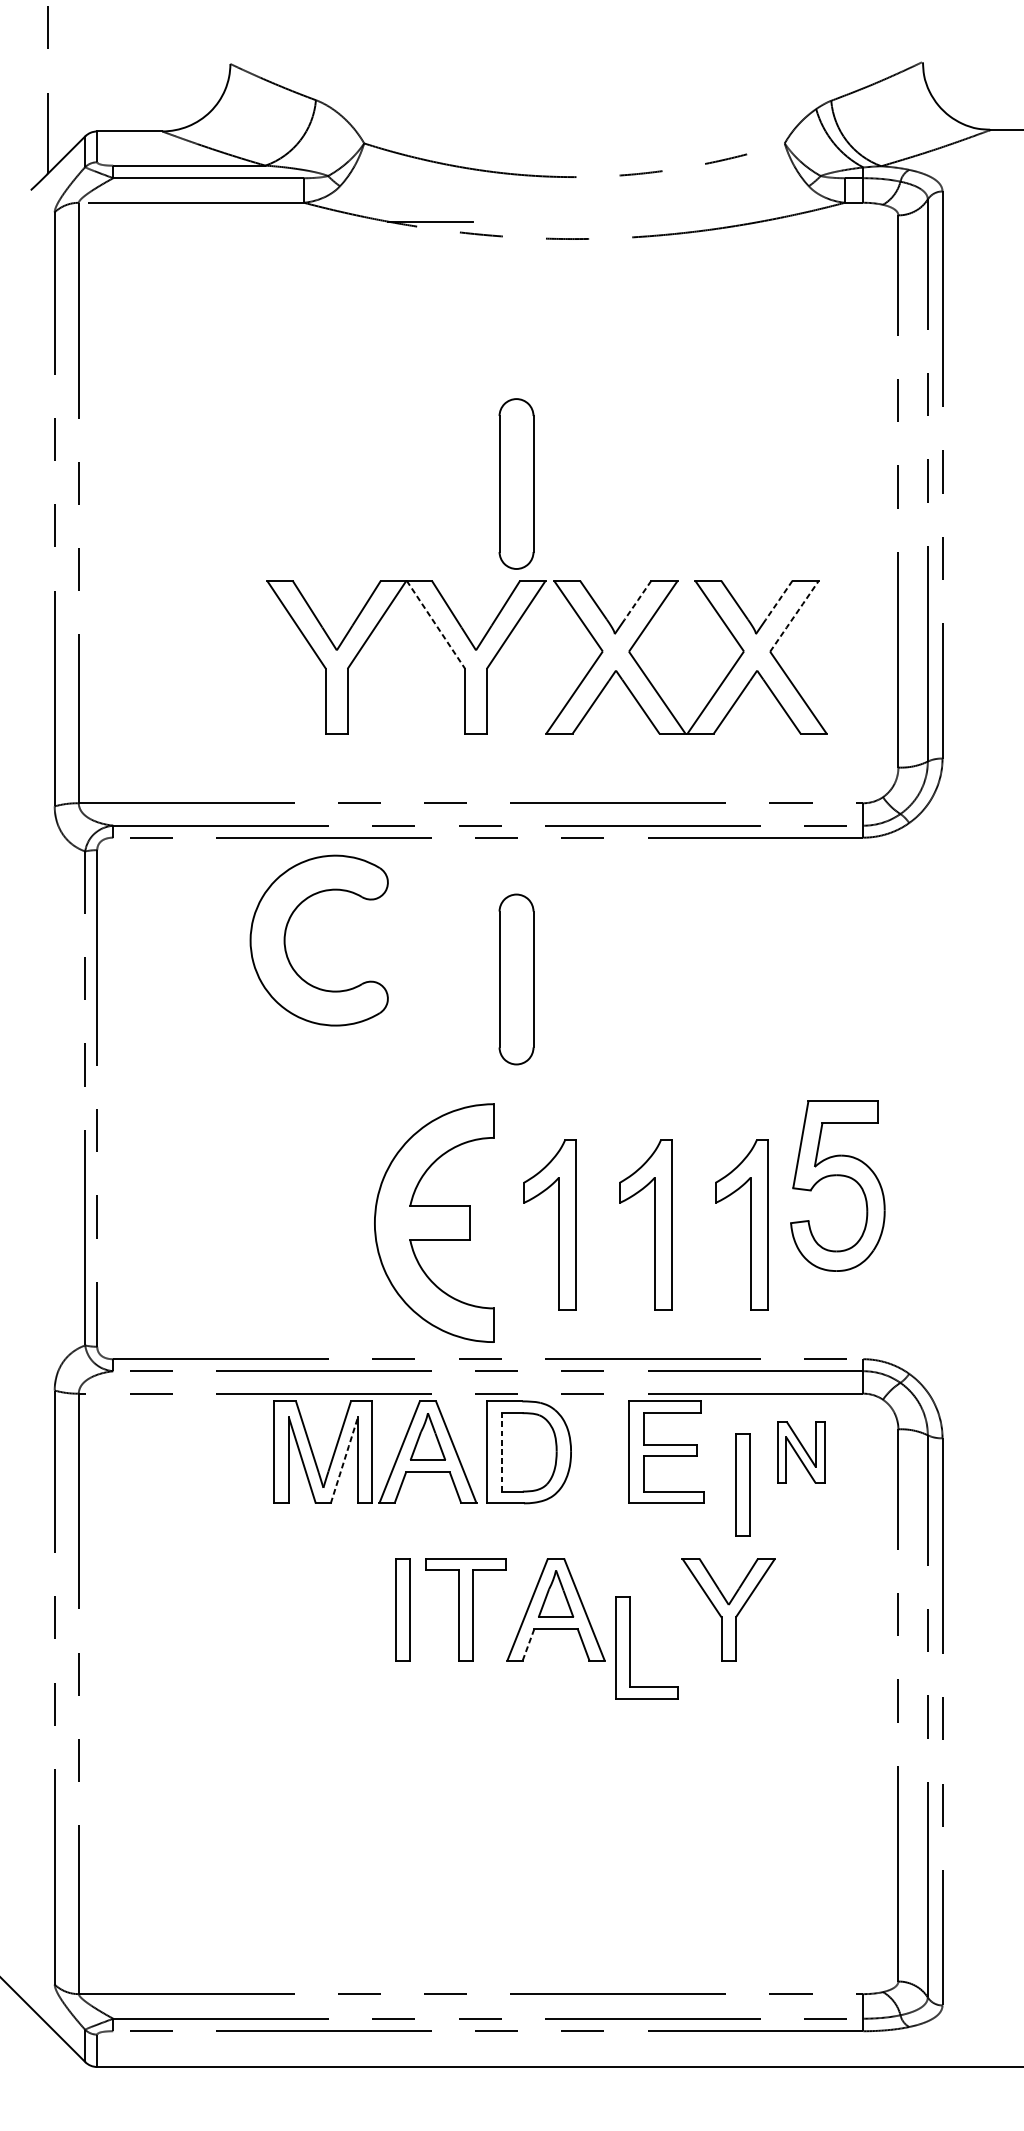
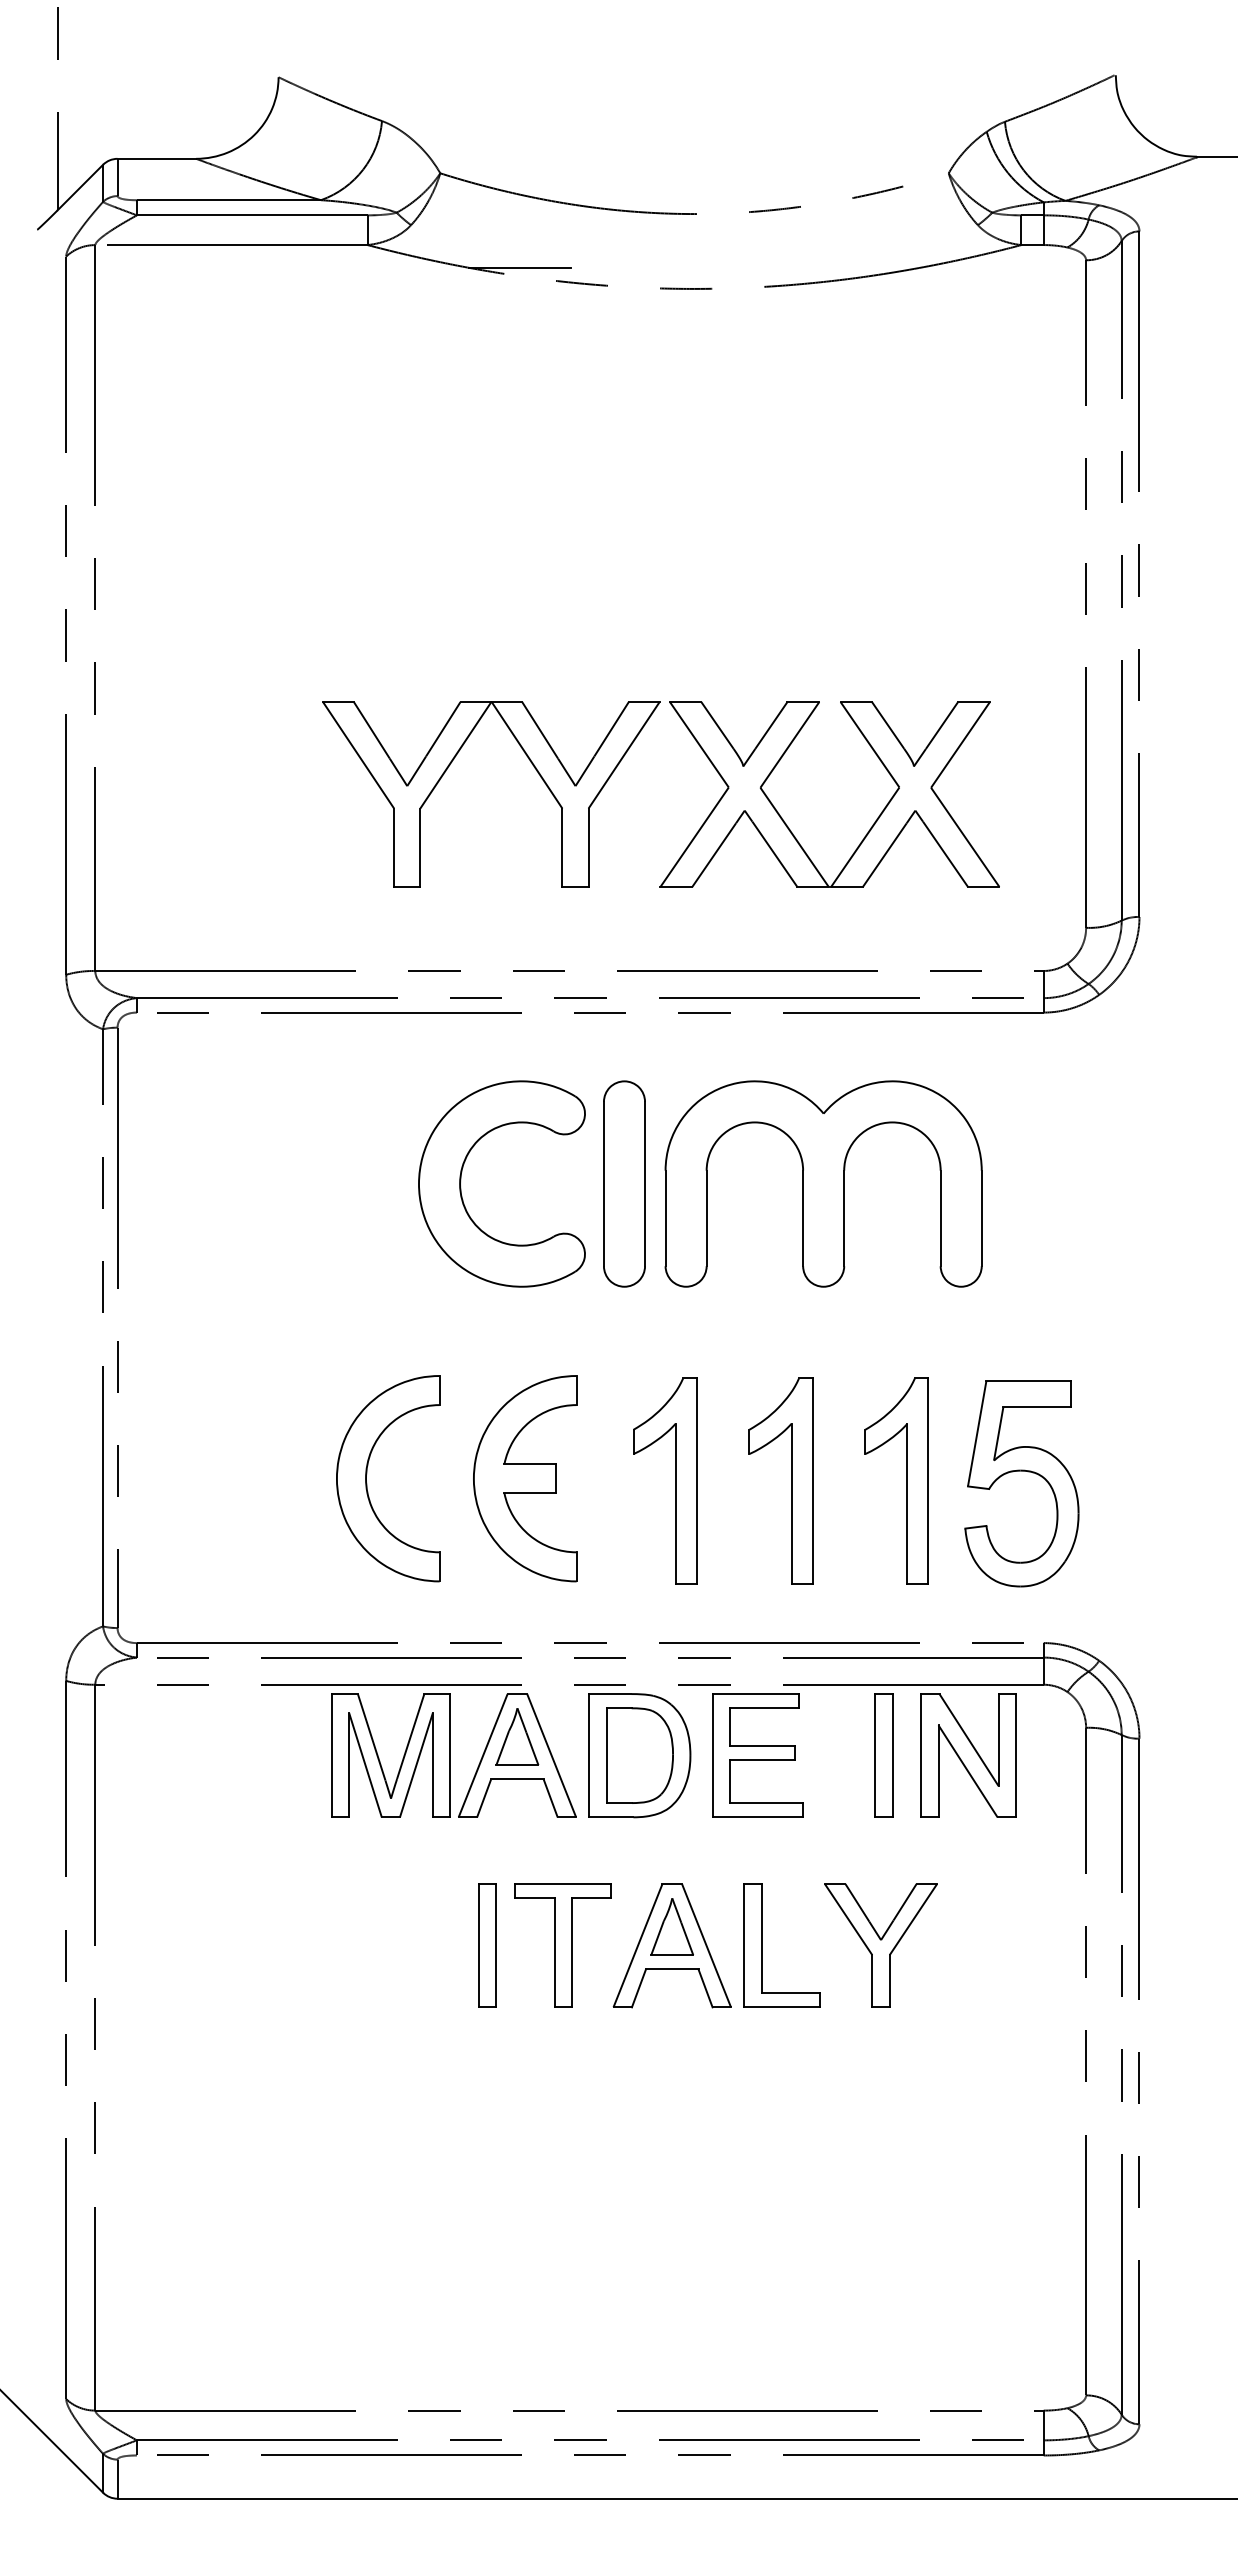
part: (516, 483) -> (624, 584), removed
line: (638, 600) -> (771, 725), dashed -> solid
line: (779, 600) -> (942, 725), dashed -> solid
line: (794, 615) -> (960, 744), dashed -> solid
line: (436, 625) -> (527, 755), dashed -> solid
part: (285, 938) -> (461, 1181), moved
part: (681, 979) -> (823, 1183), added
part: (837, 1175) -> (1021, 1471), moved
part: (303, 1219) -> (367, 1474), added
part: (434, 1223) -> (525, 1478), size x0.71
line: (501, 1452) -> (606, 1755), dashed -> solid
part: (666, 1452) -> (757, 1755), moved
part: (801, 1452) -> (968, 1755), size x1.67
line: (344, 1460) -> (416, 1765), dashed -> solid
part: (742, 1484) -> (883, 1755), moved
line: (528, 1644) -> (639, 1987), dashed -> solid
part: (630, 1647) -> (762, 1945), moved

